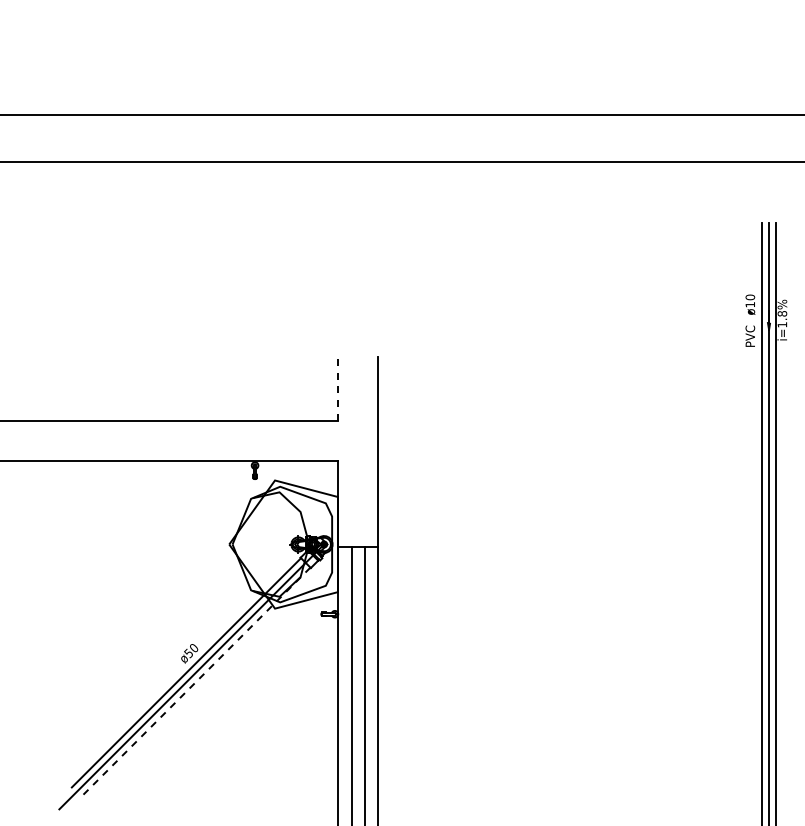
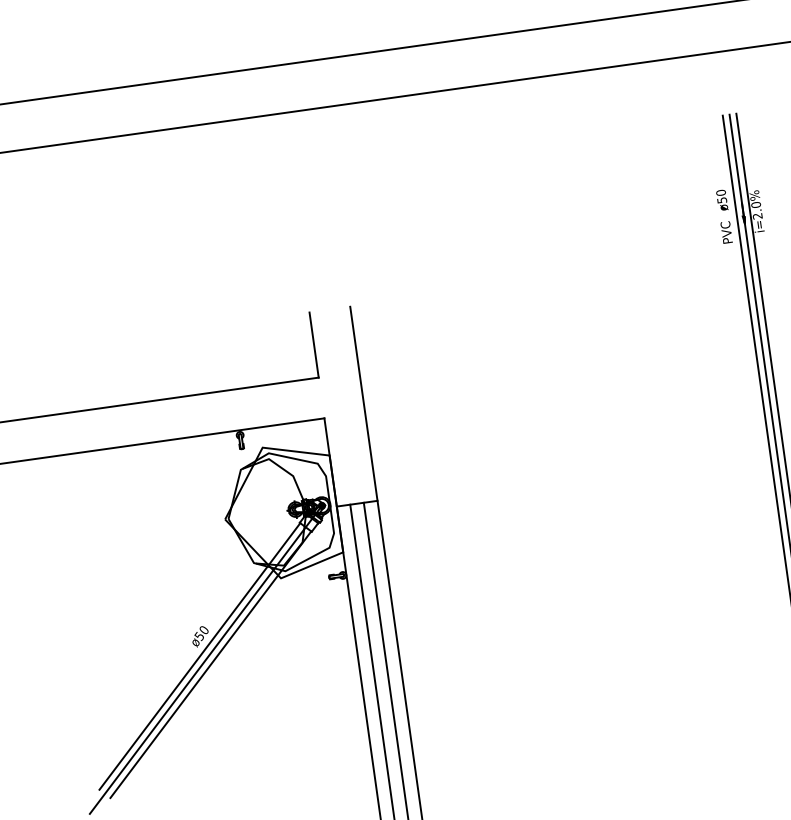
text: (750, 304) -> (722, 200), ø10 -> ø50
text: (781, 319) -> (756, 210), i=1.8% -> i=2.0%
line: (338, 388) -> (314, 344), dashed -> solid
line: (195, 682) -> (210, 665), dashed -> solid

